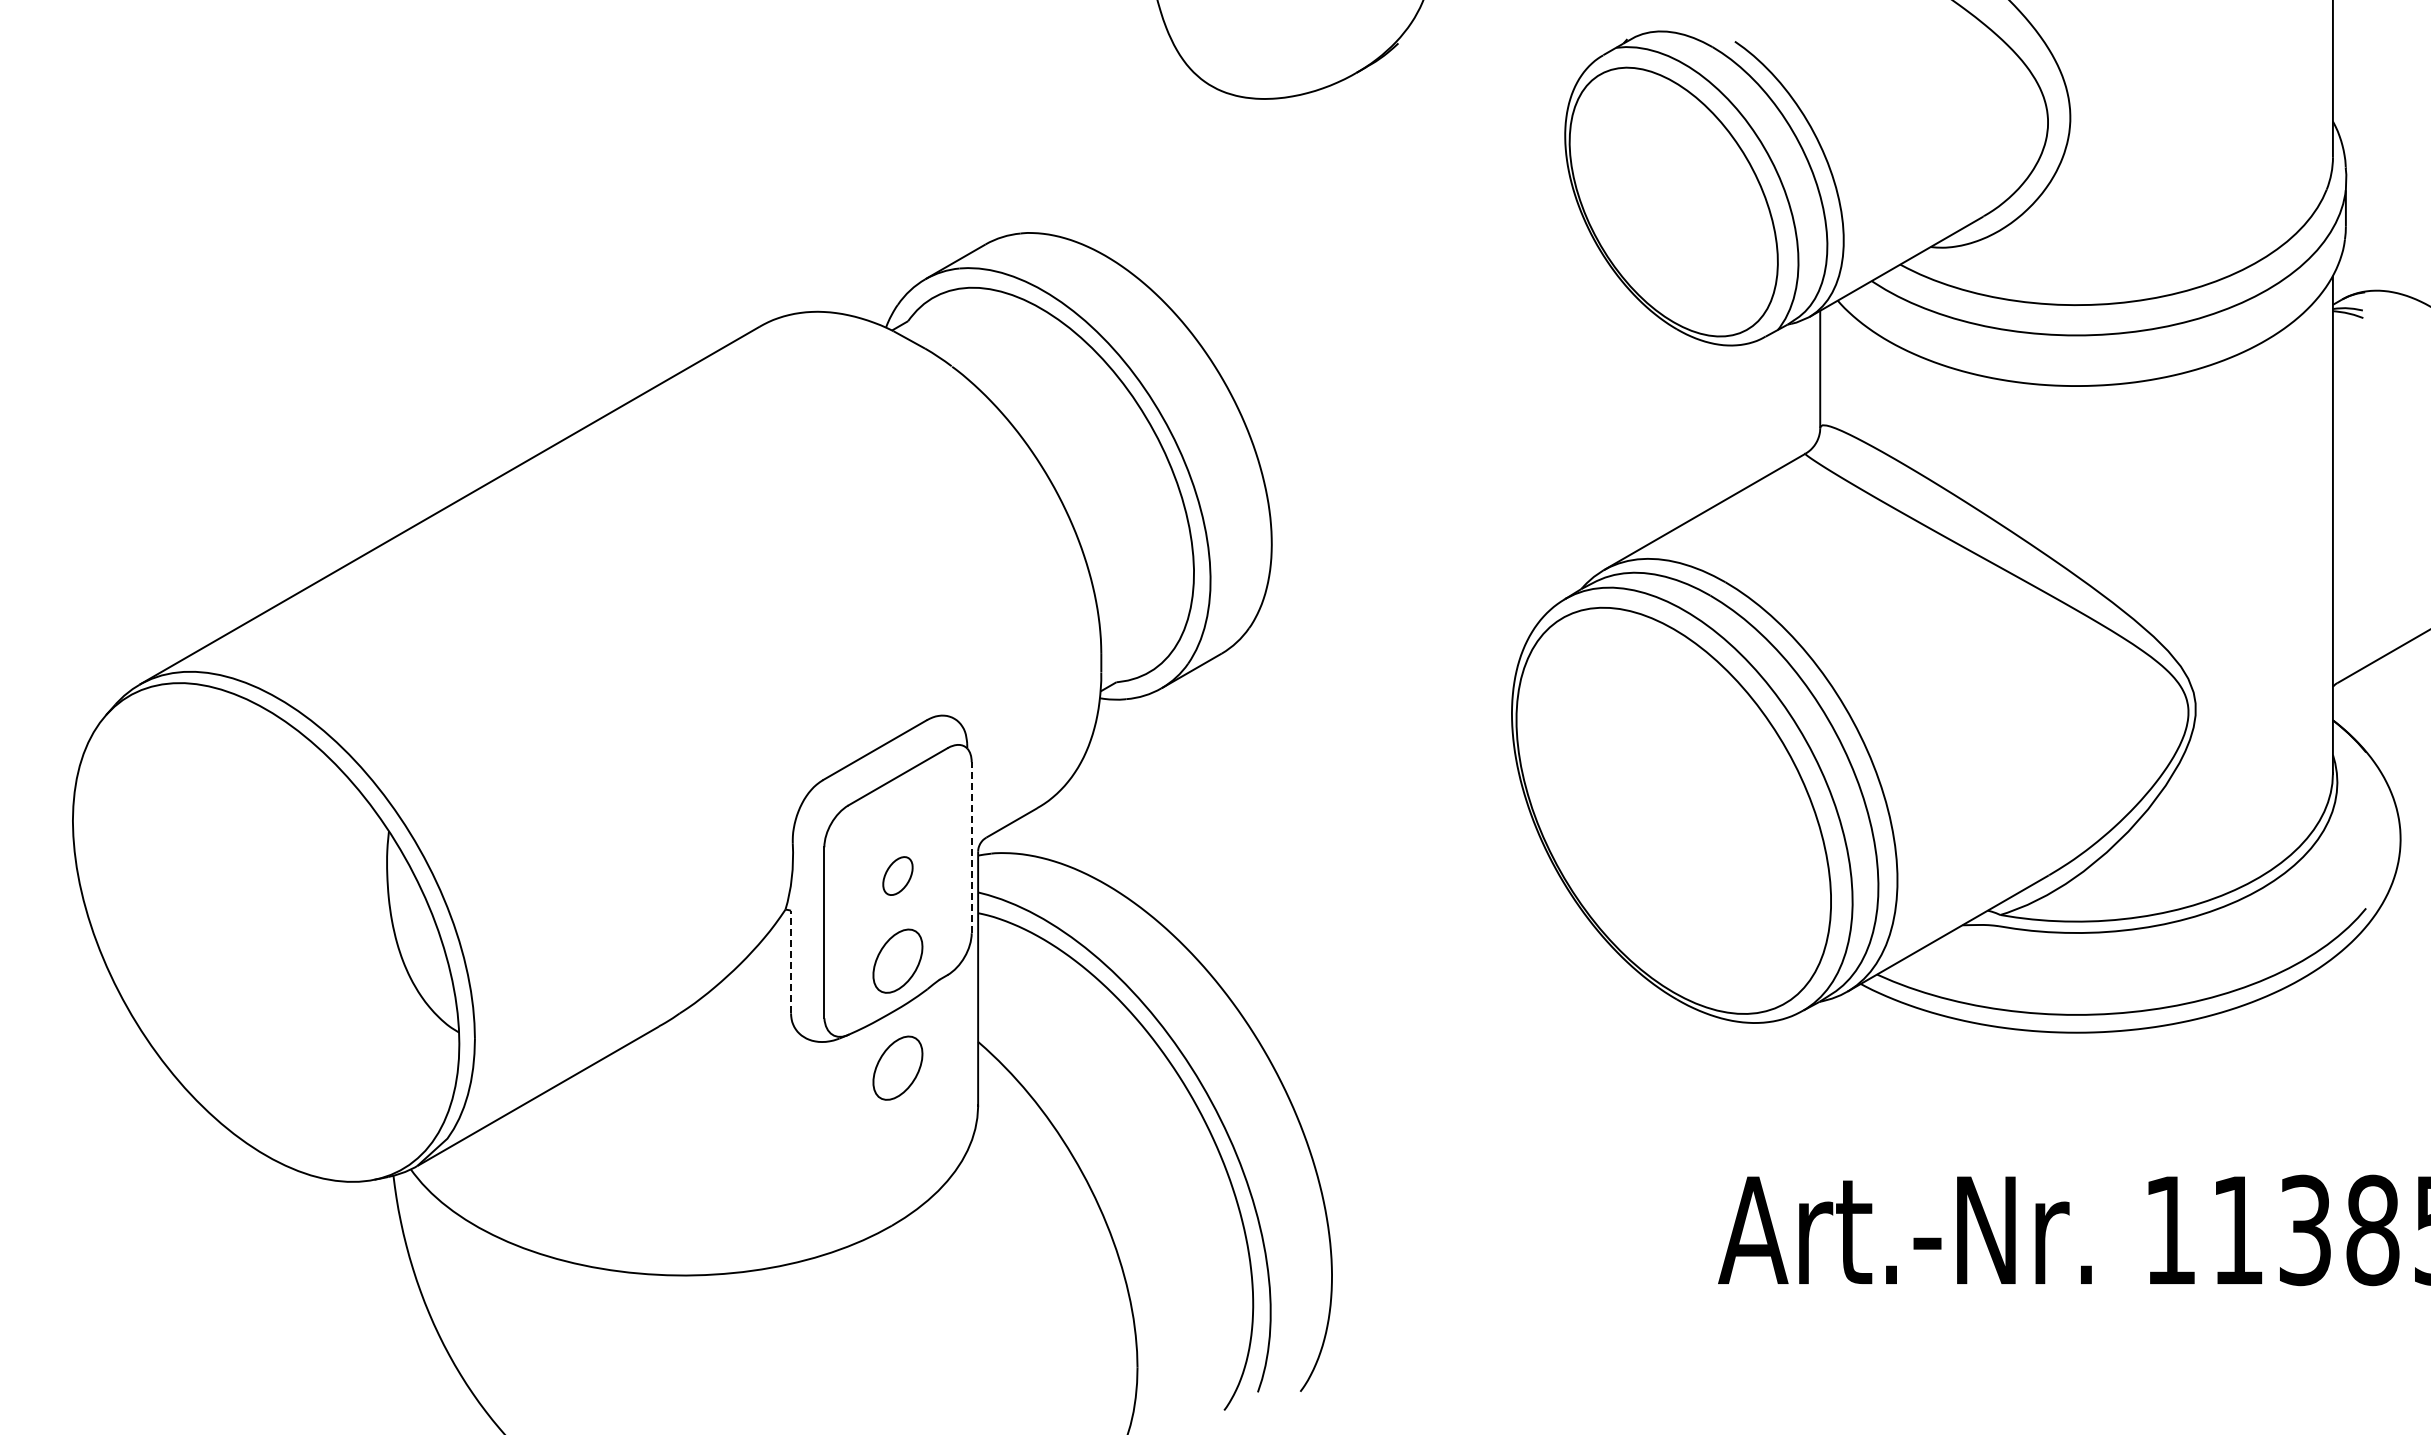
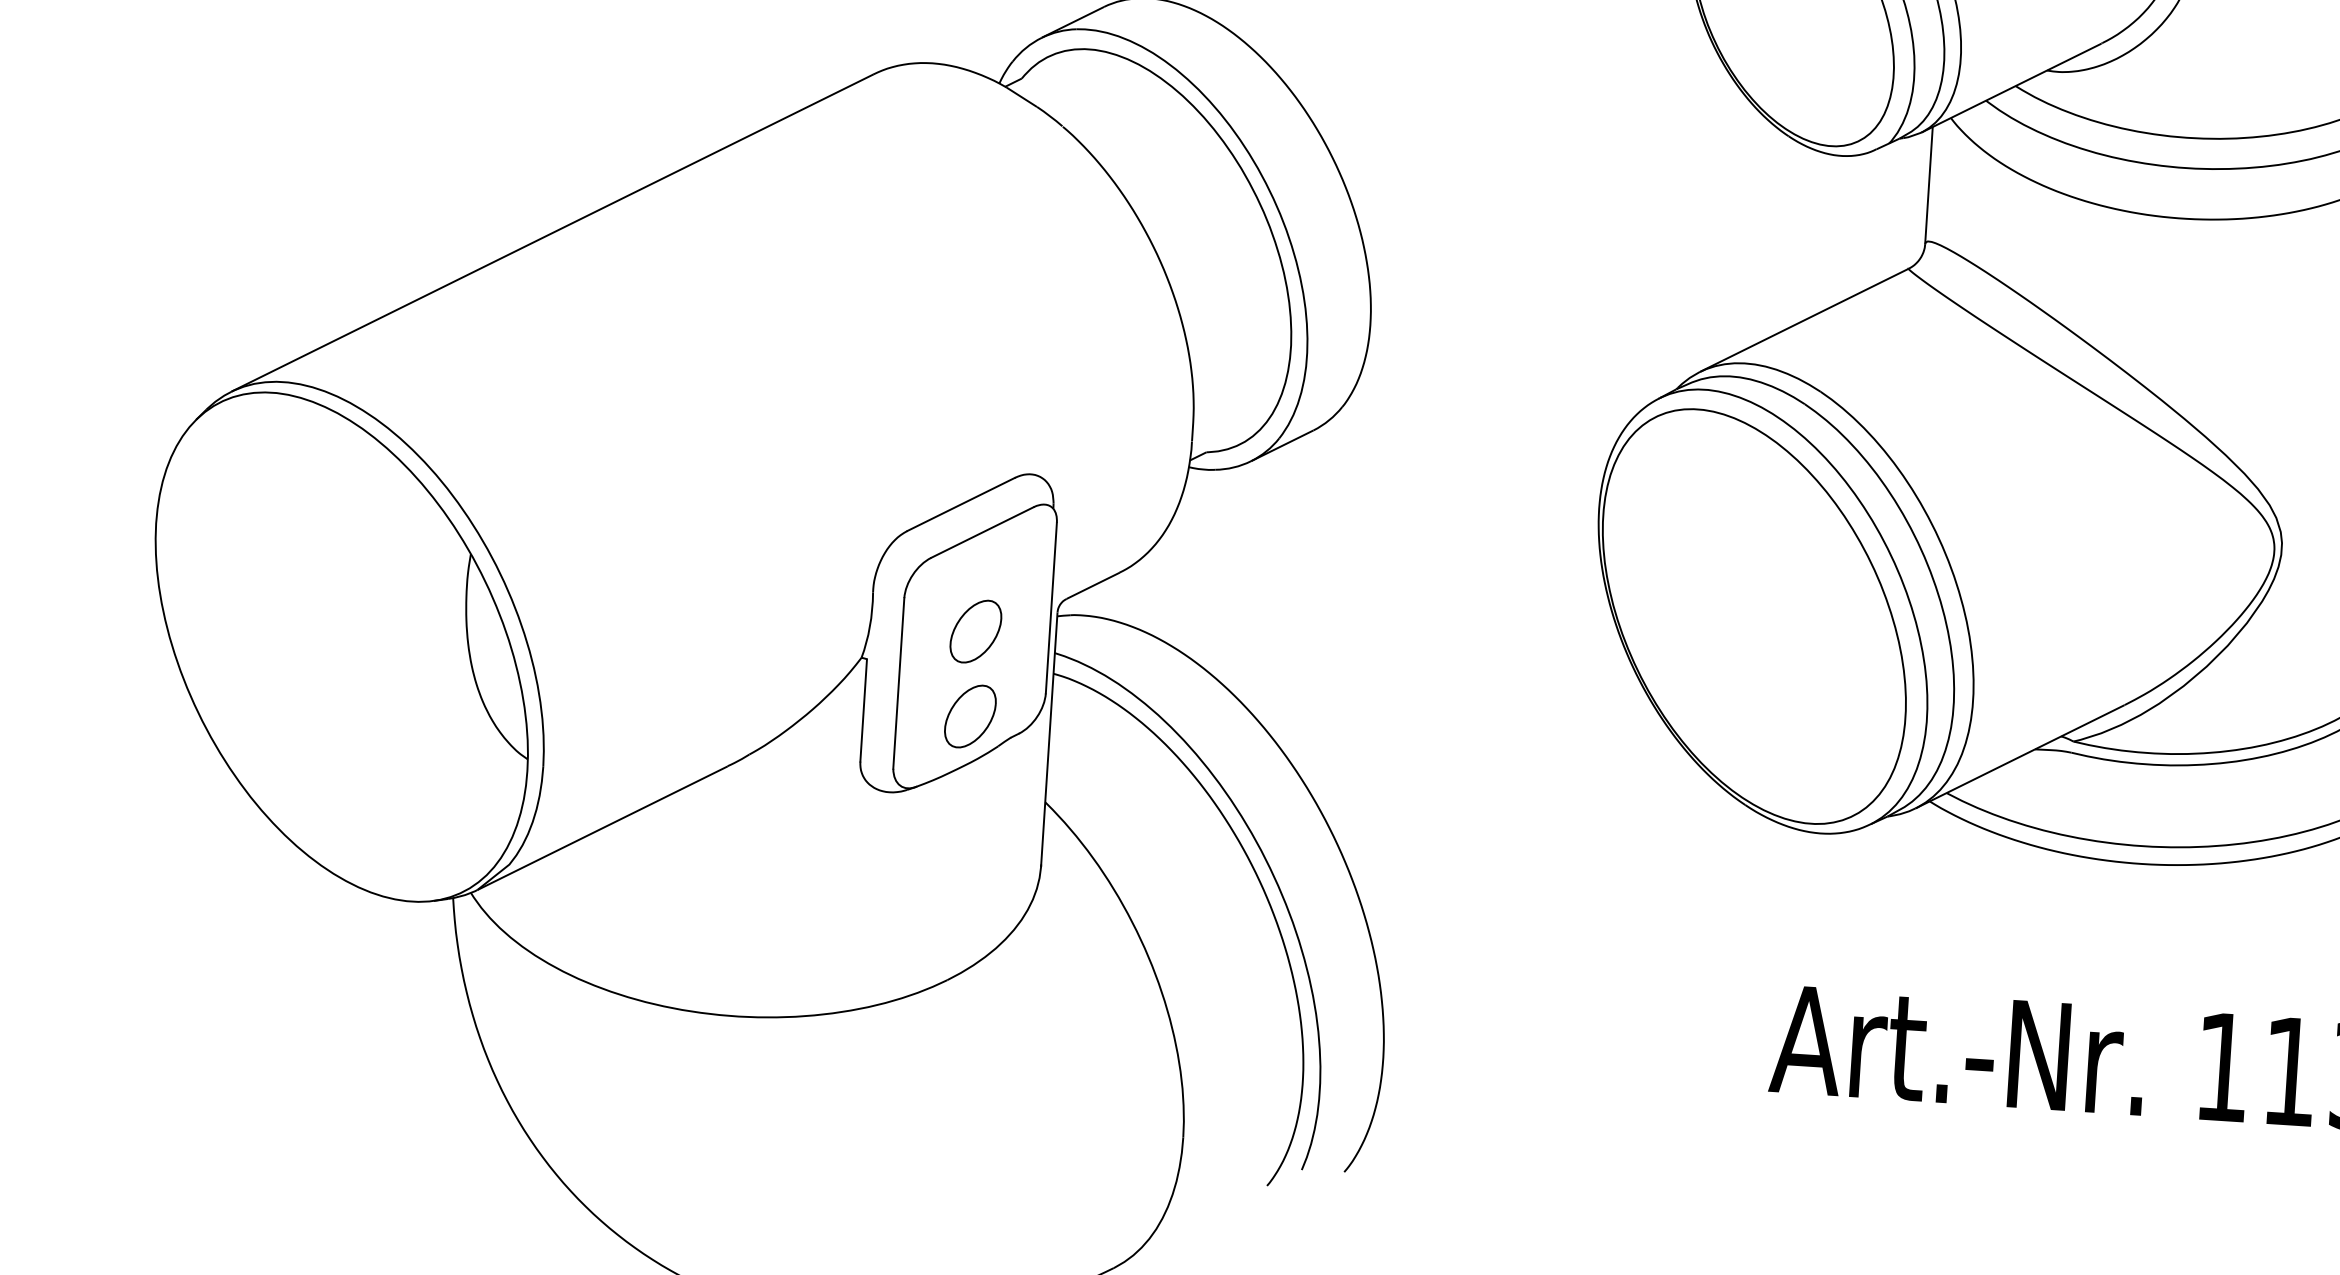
line: (971, 847) -> (1051, 607), dashed -> solid
part: (897, 875) -> (975, 630), size x1.67
line: (791, 961) -> (864, 709), dashed -> solid
part: (897, 1067) -> (963, 822), removed

